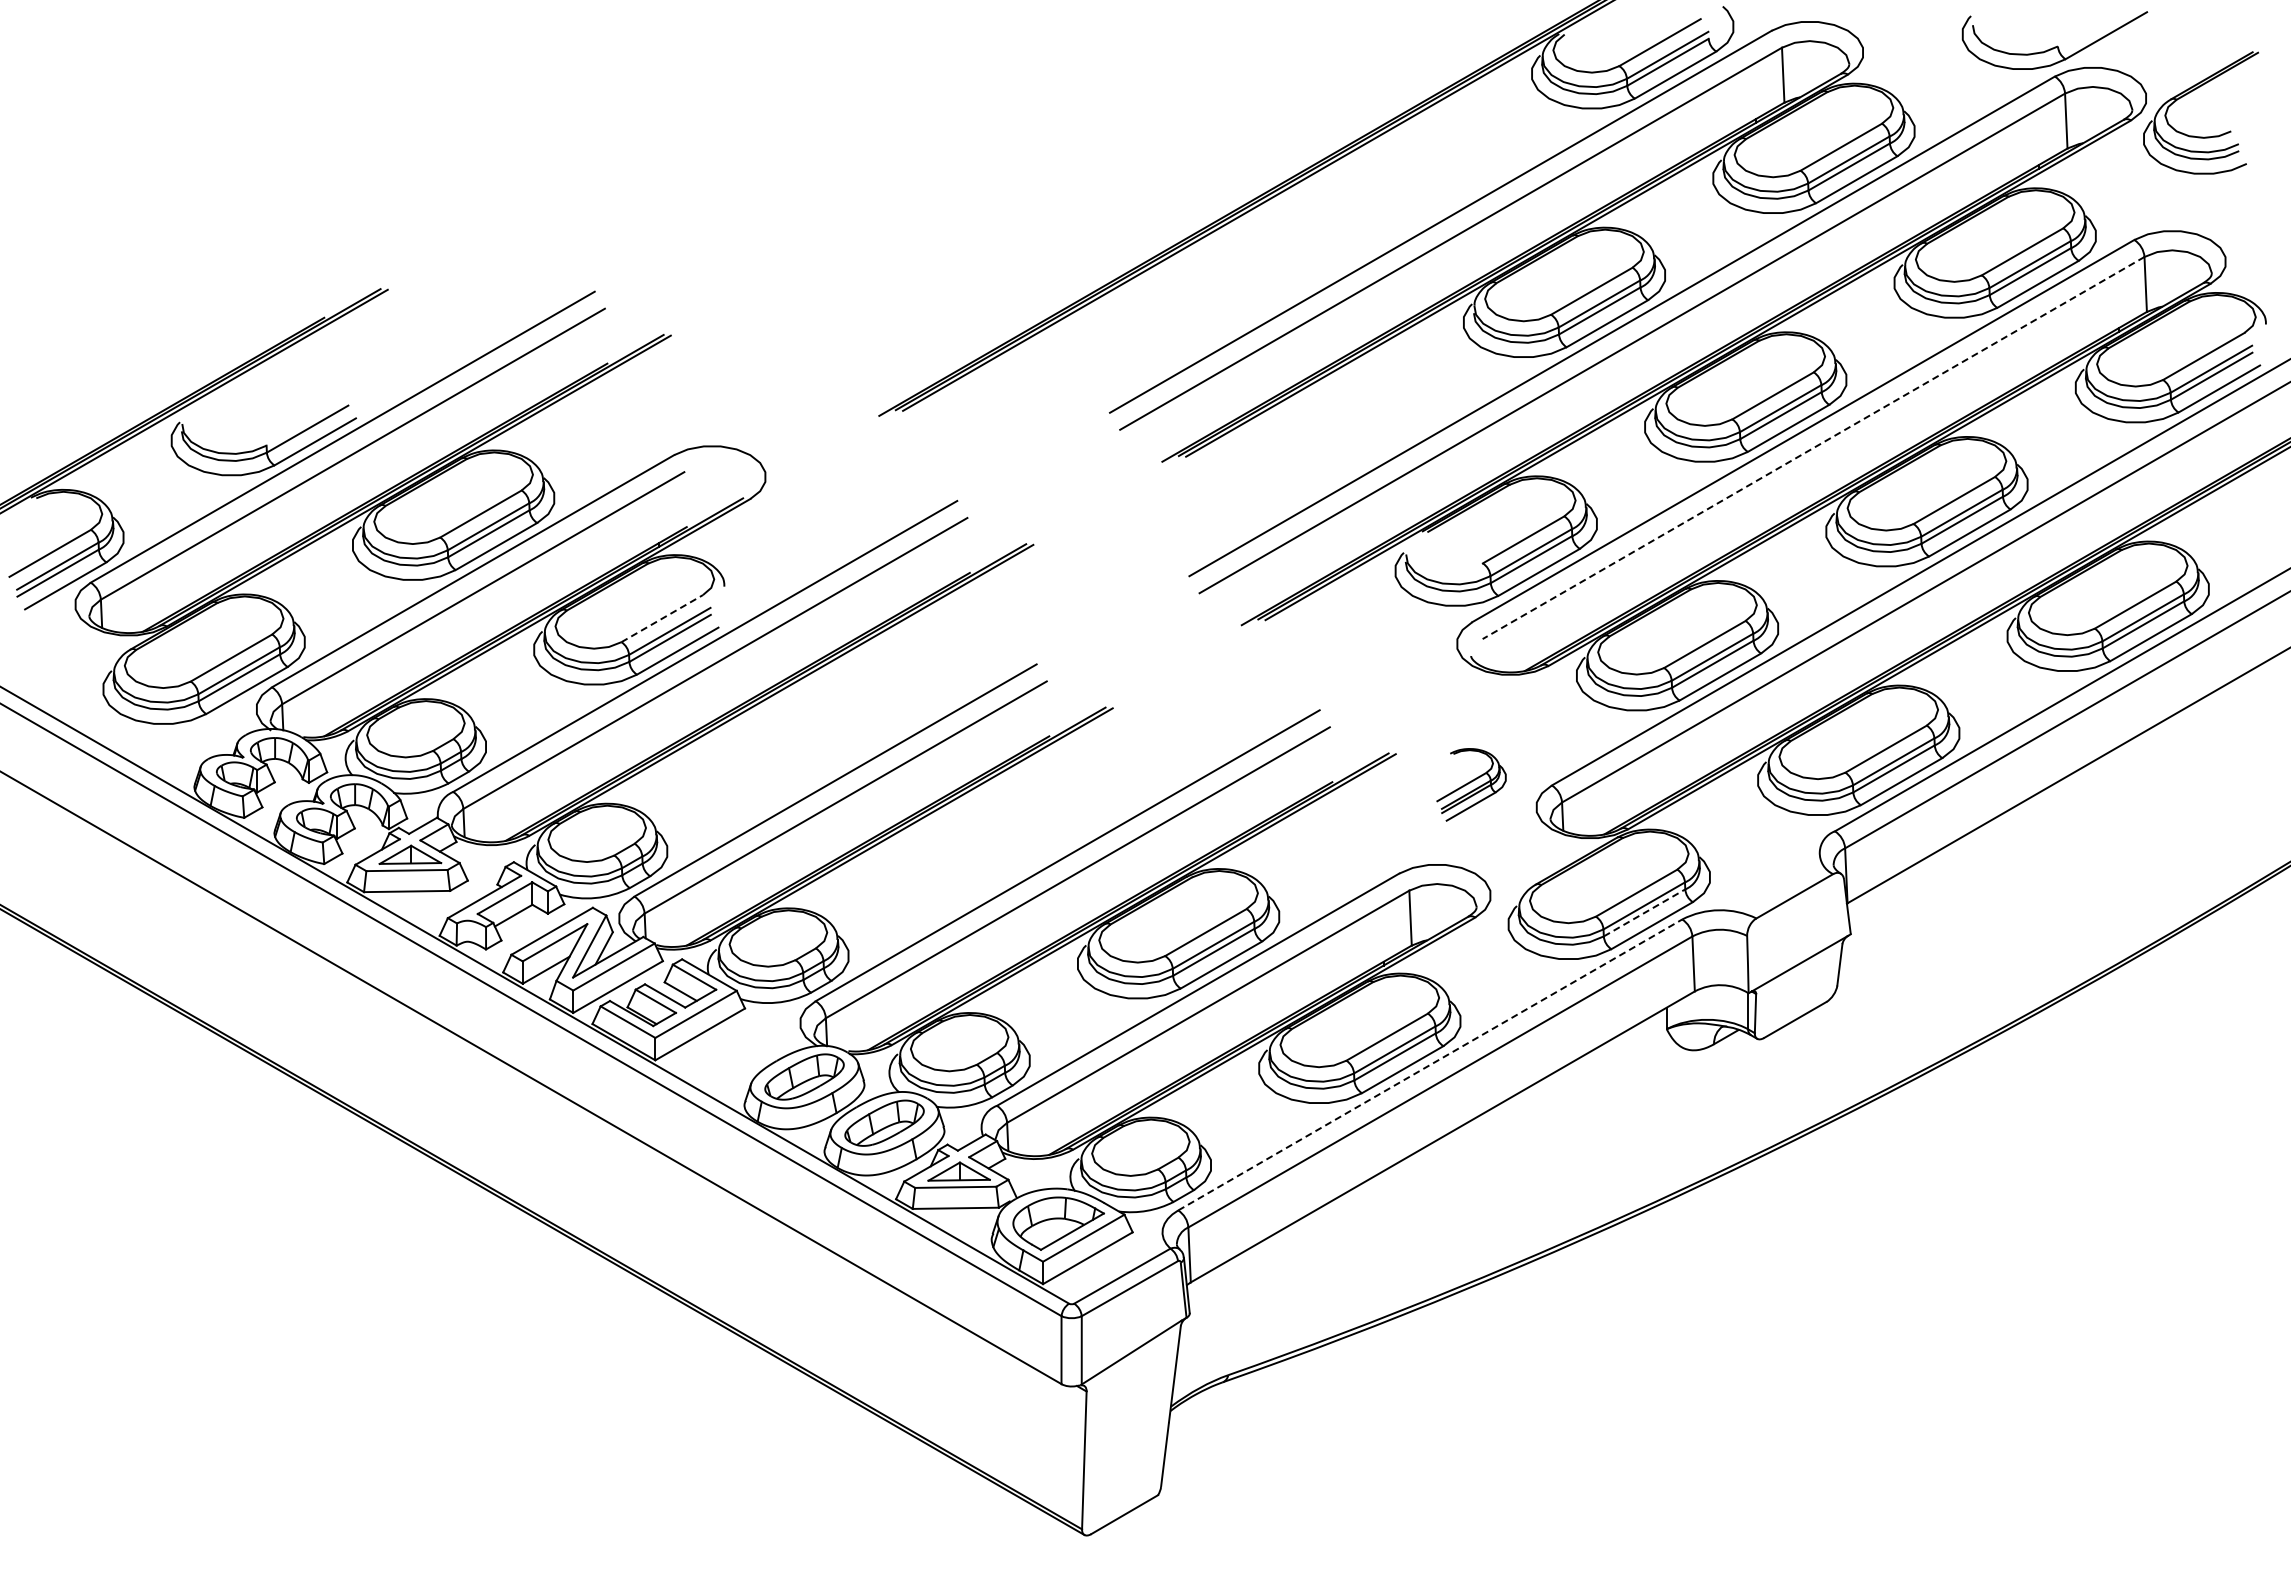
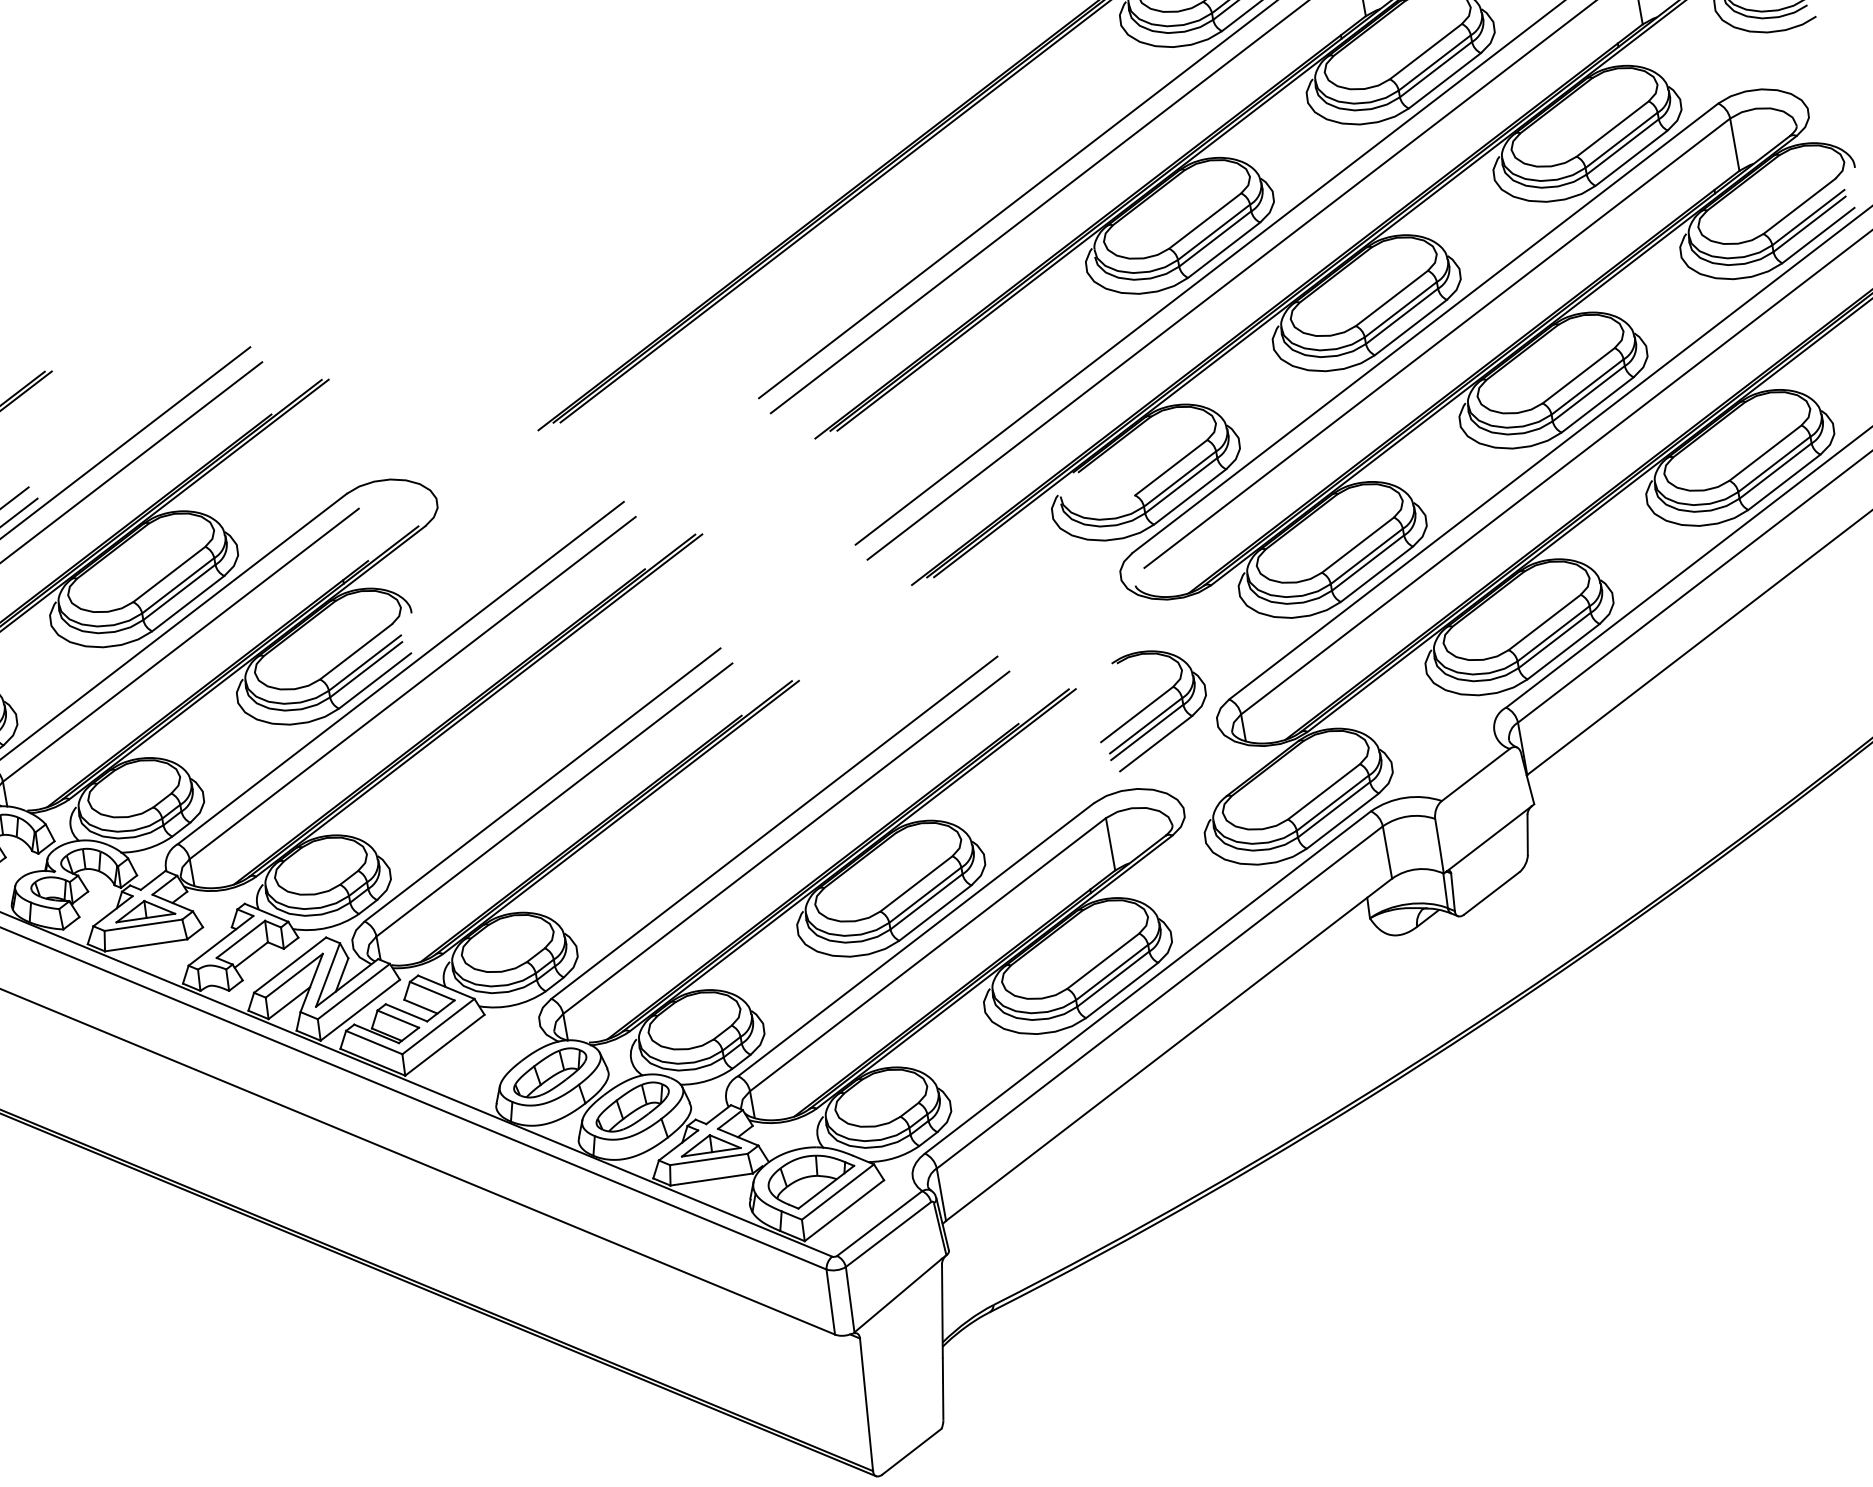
line: (1813, 448) -> (1437, 343), dashed -> solid
line: (662, 618) -> (356, 651), dashed -> solid
part: (1471, 784) -> (1152, 708), size x1.67
line: (1644, 912) -> (1333, 809), dashed -> solid
line: (1430, 1064) -> (1148, 981), dashed -> solid

